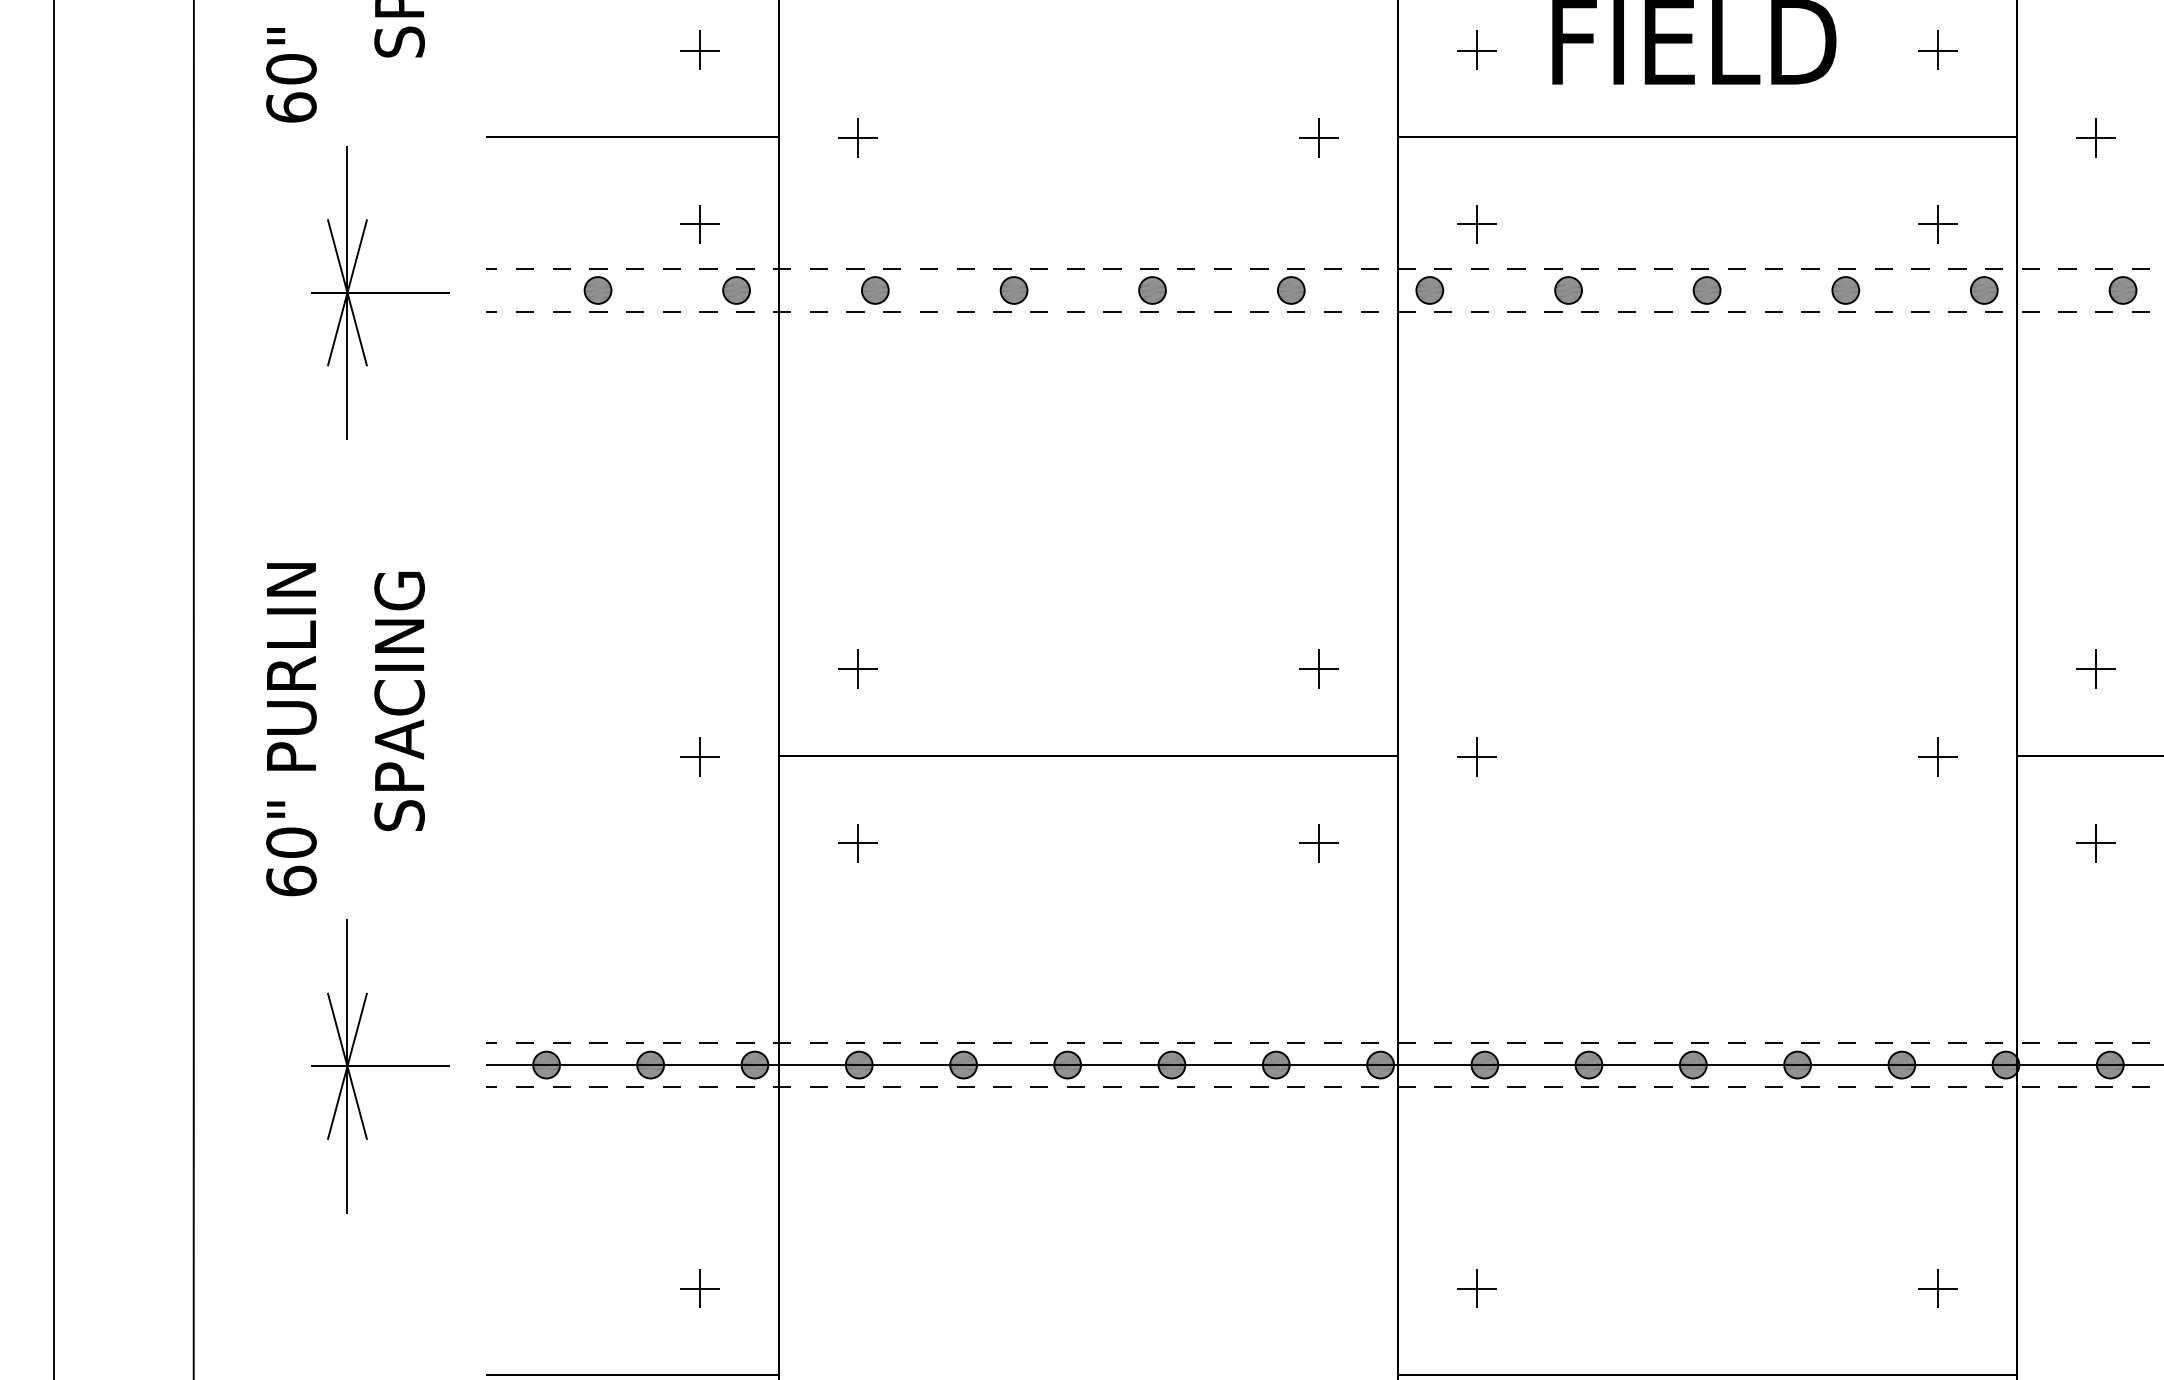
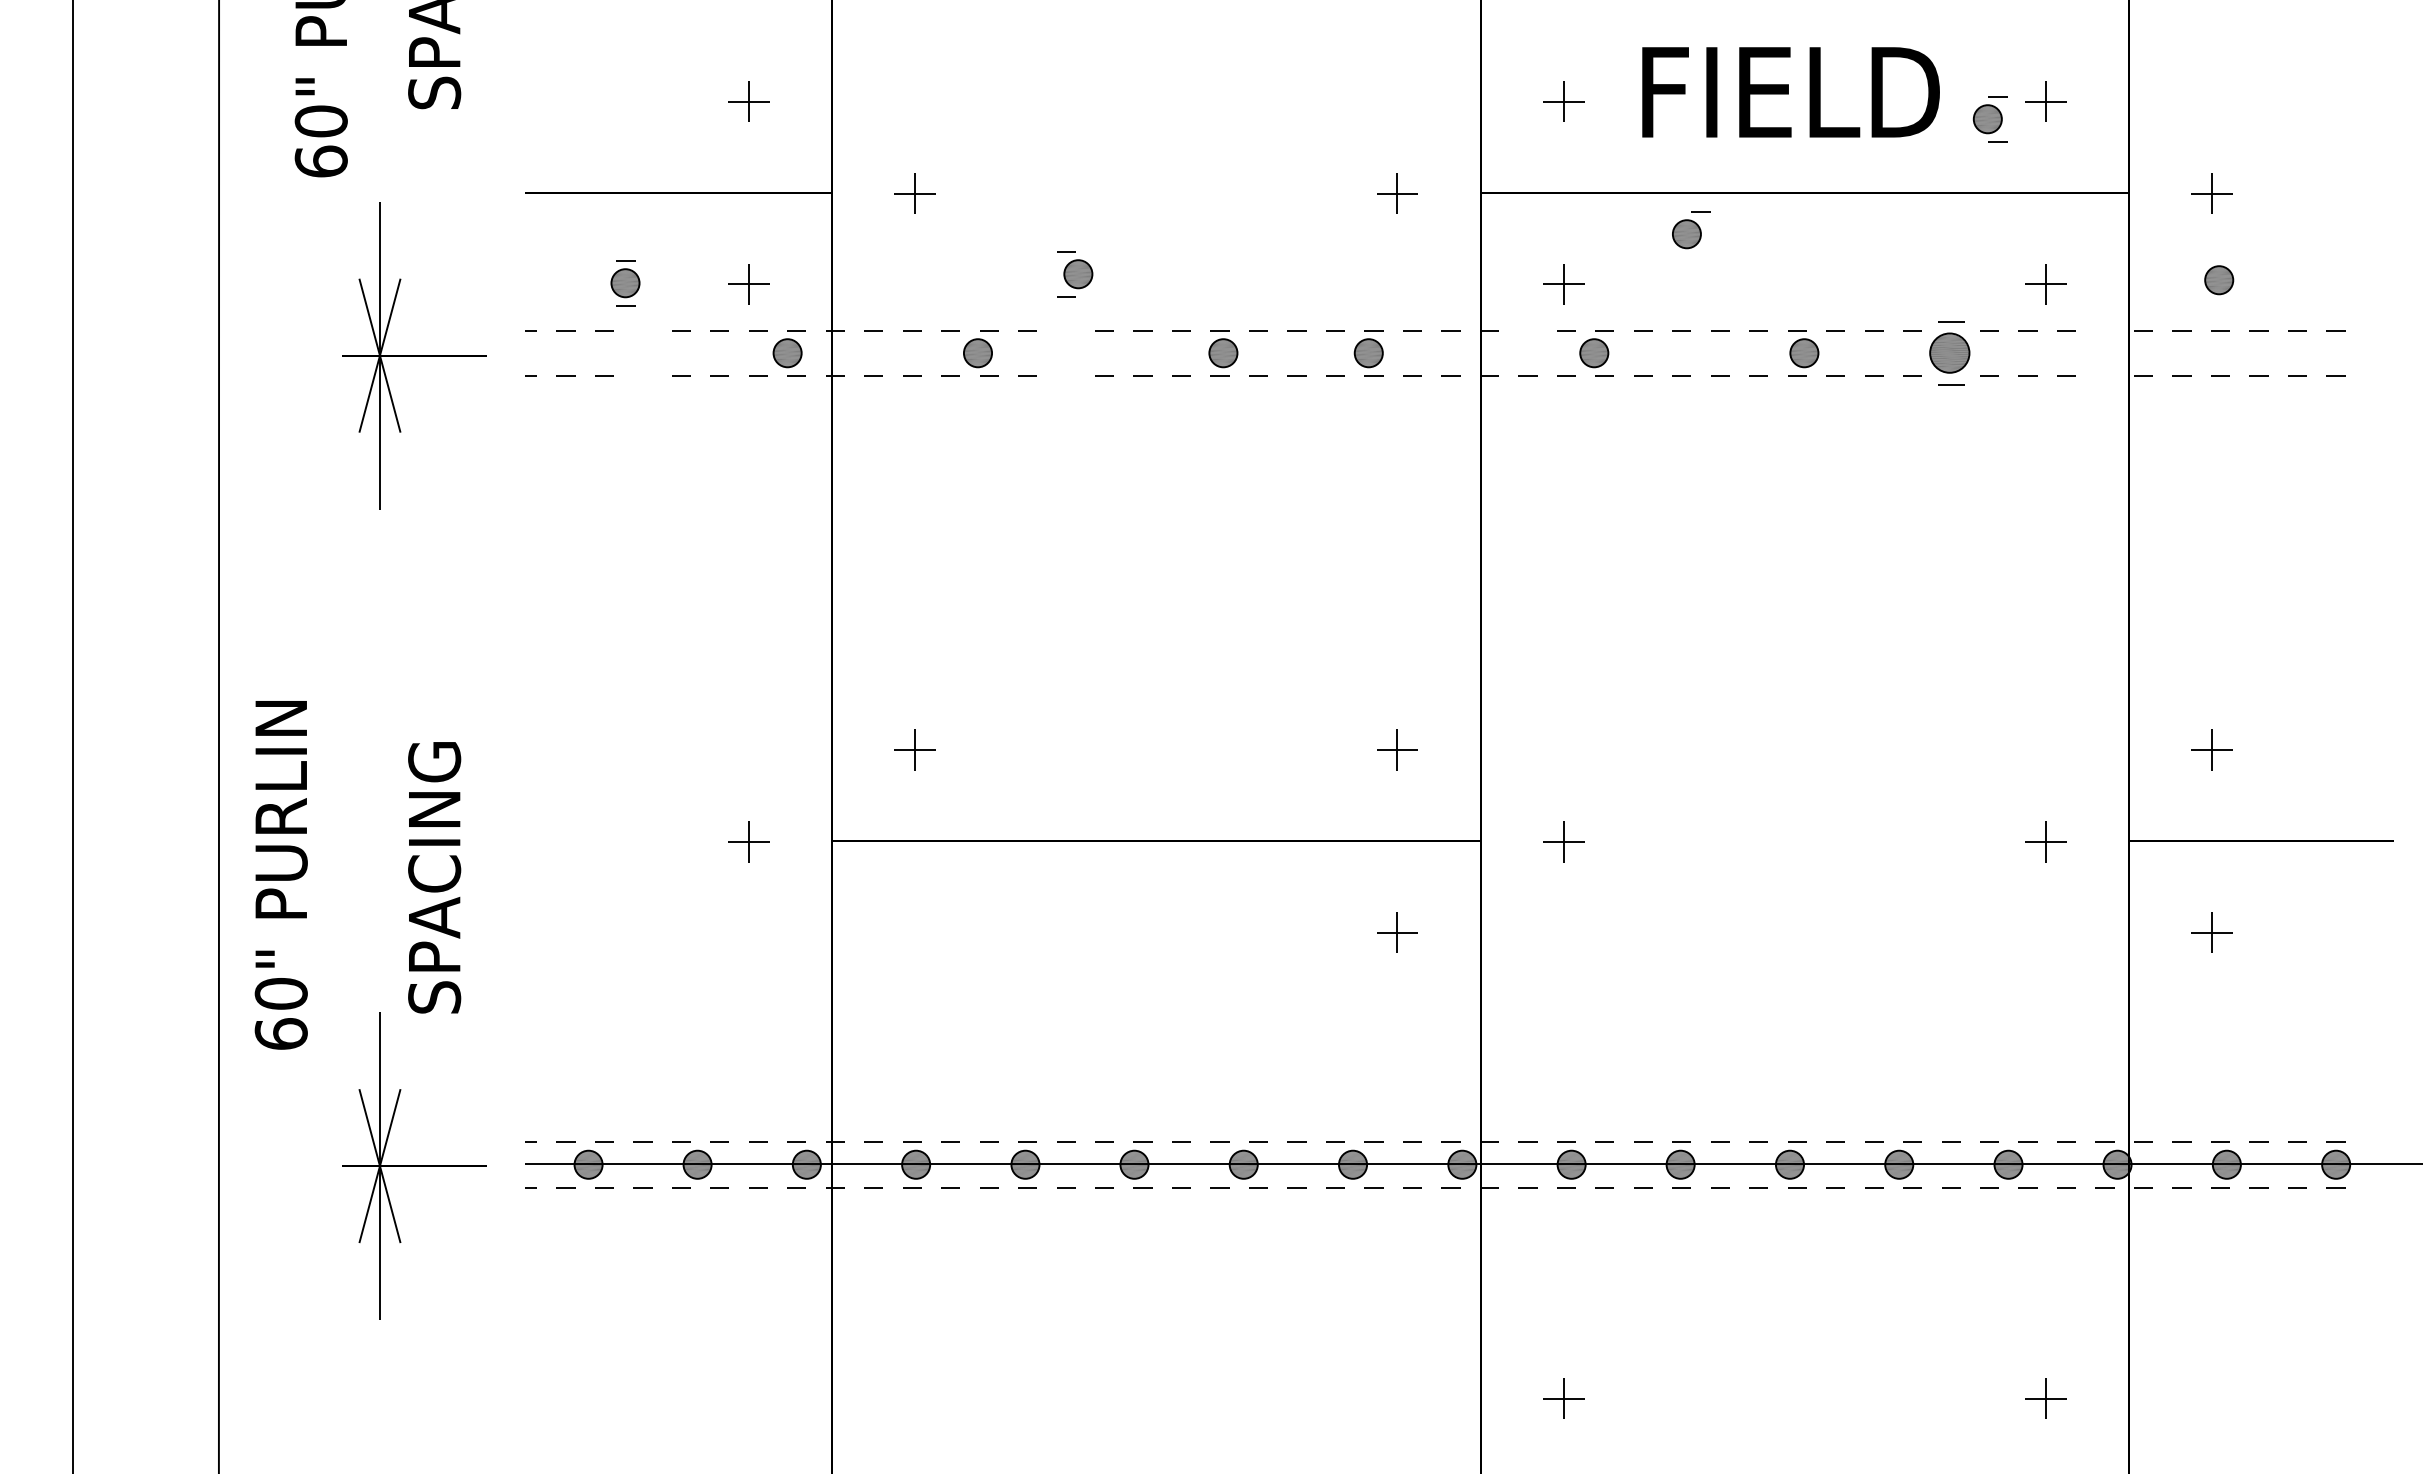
part: (1434, 286) -> (1691, 230), moved
part: (598, 290) -> (625, 283), moved
part: (874, 290) -> (977, 353), moved
part: (1011, 290) -> (1075, 274), moved
part: (1568, 290) -> (1594, 353), moved
part: (1845, 290) -> (1949, 353), size x1.4
part: (1985, 290) -> (1989, 119), moved
part: (2123, 290) -> (2219, 280), moved
text: (399, 701) -> (434, 877), moved
text: (290, 729) -> (280, 875), moved
part: (857, 843) -> (914, 932), removed
part: (699, 1288) -> (748, 1398), removed

